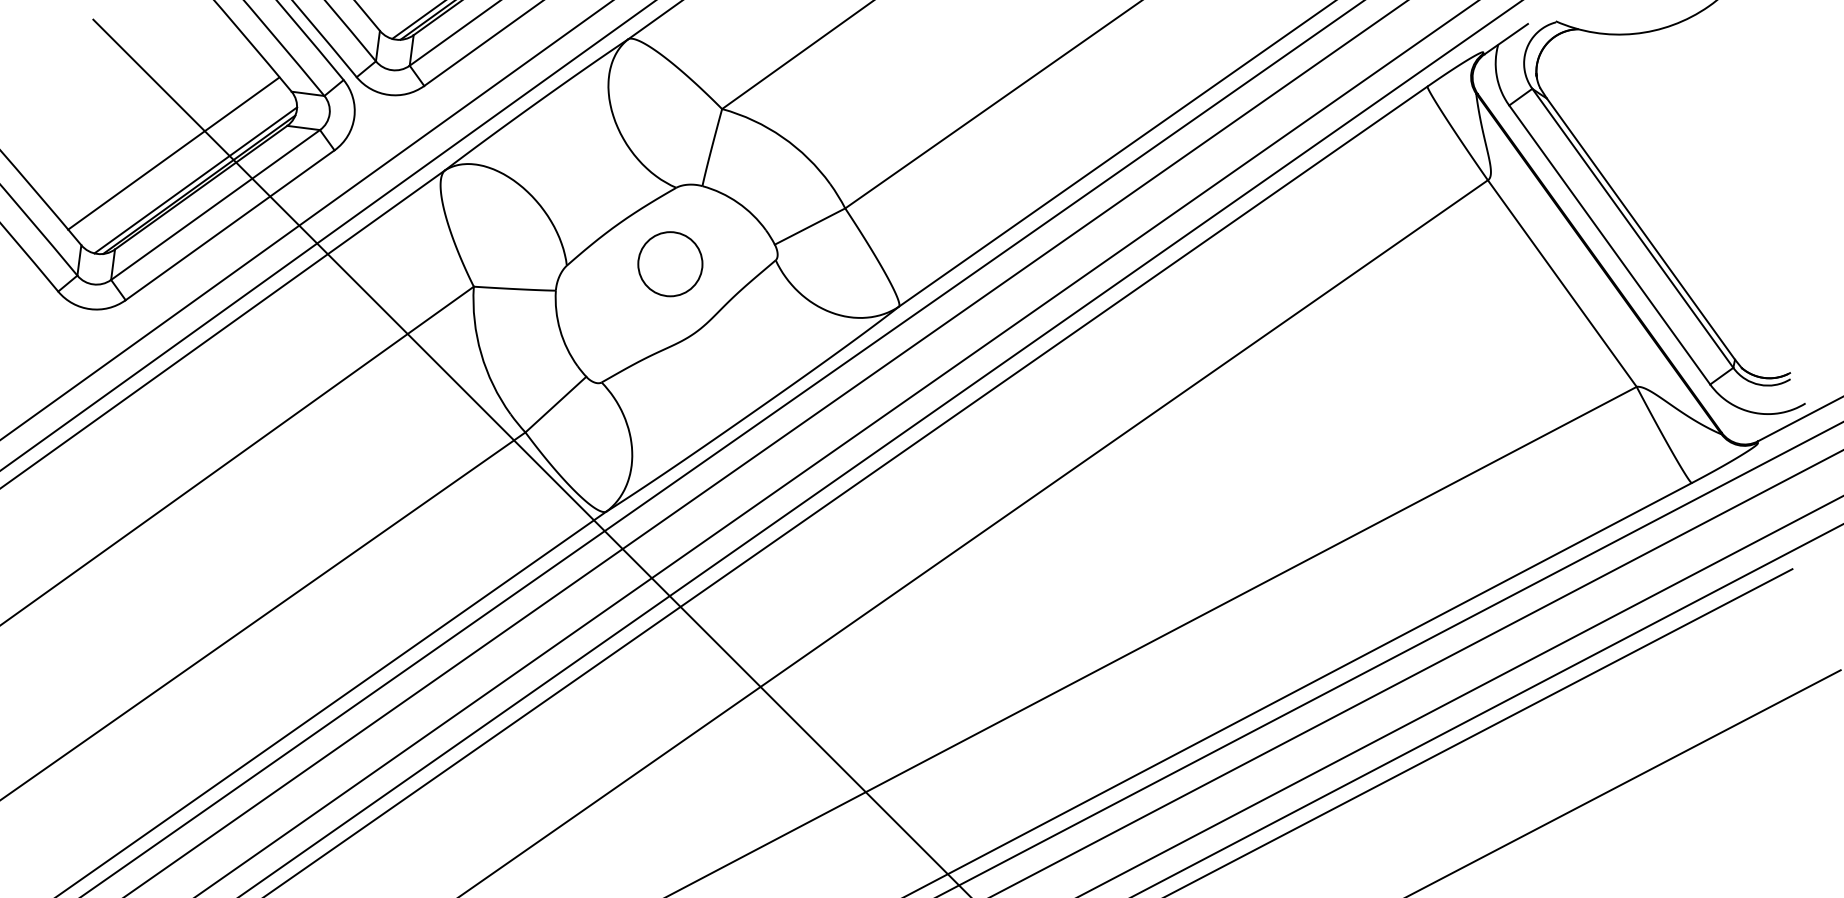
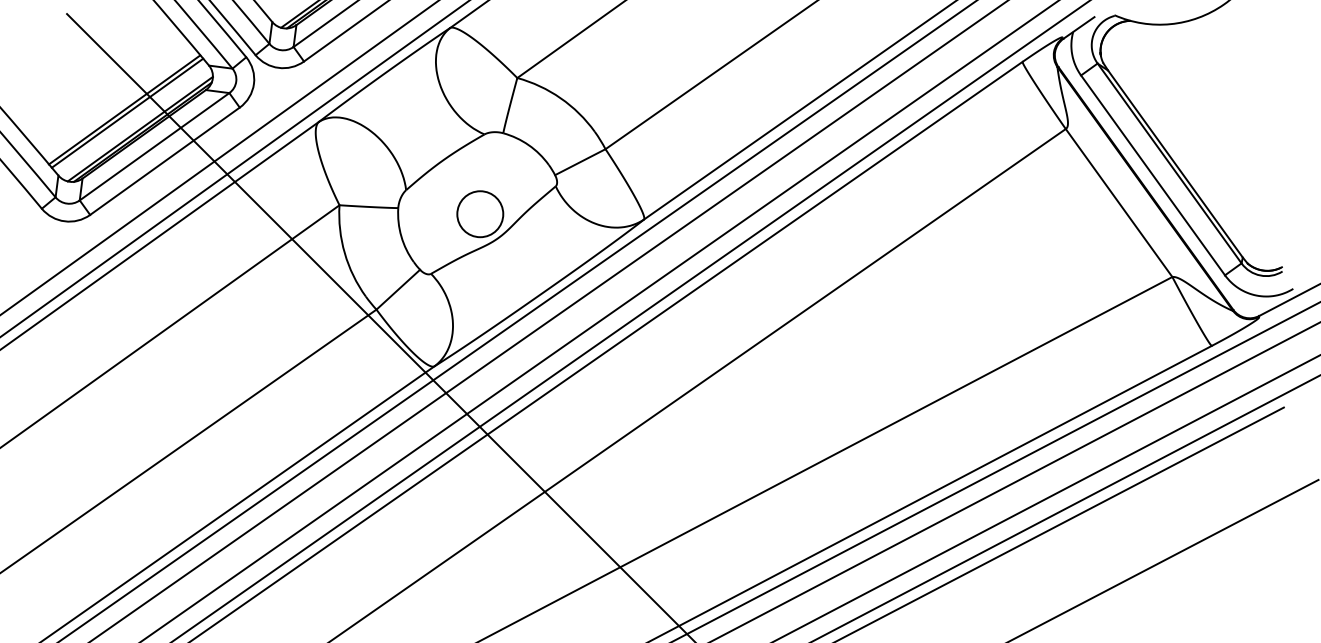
line: (177, 158) -> (127, 113), added
circle: (670, 264) -> (480, 214), moved

